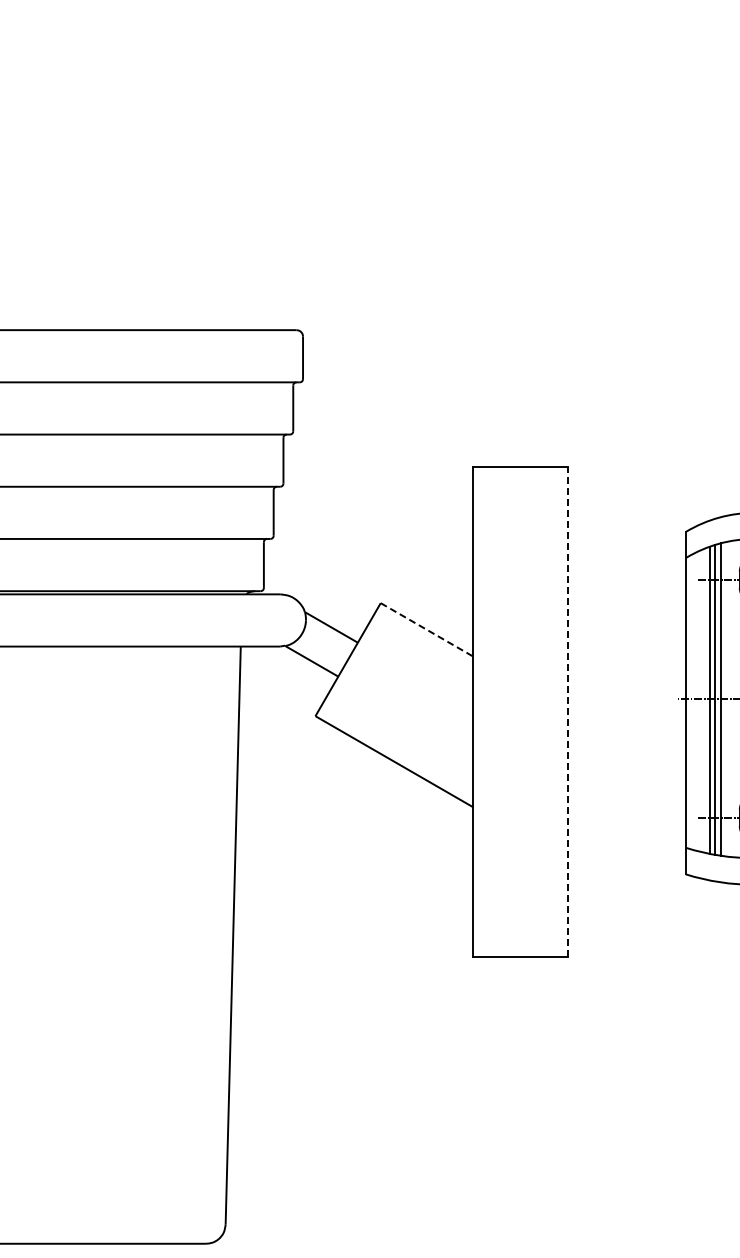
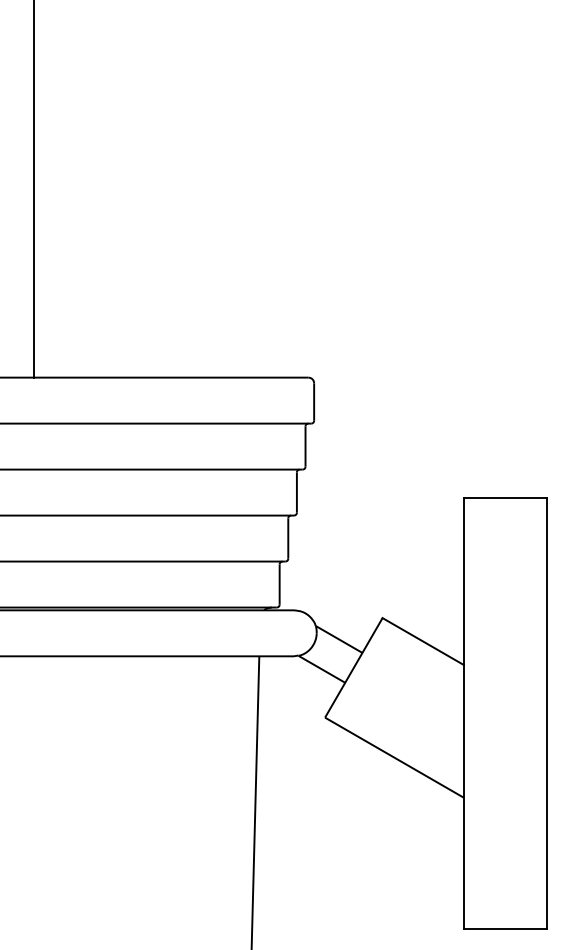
line: (427, 630) -> (423, 642), dashed -> solid
line: (567, 711) -> (547, 713), dashed -> solid

